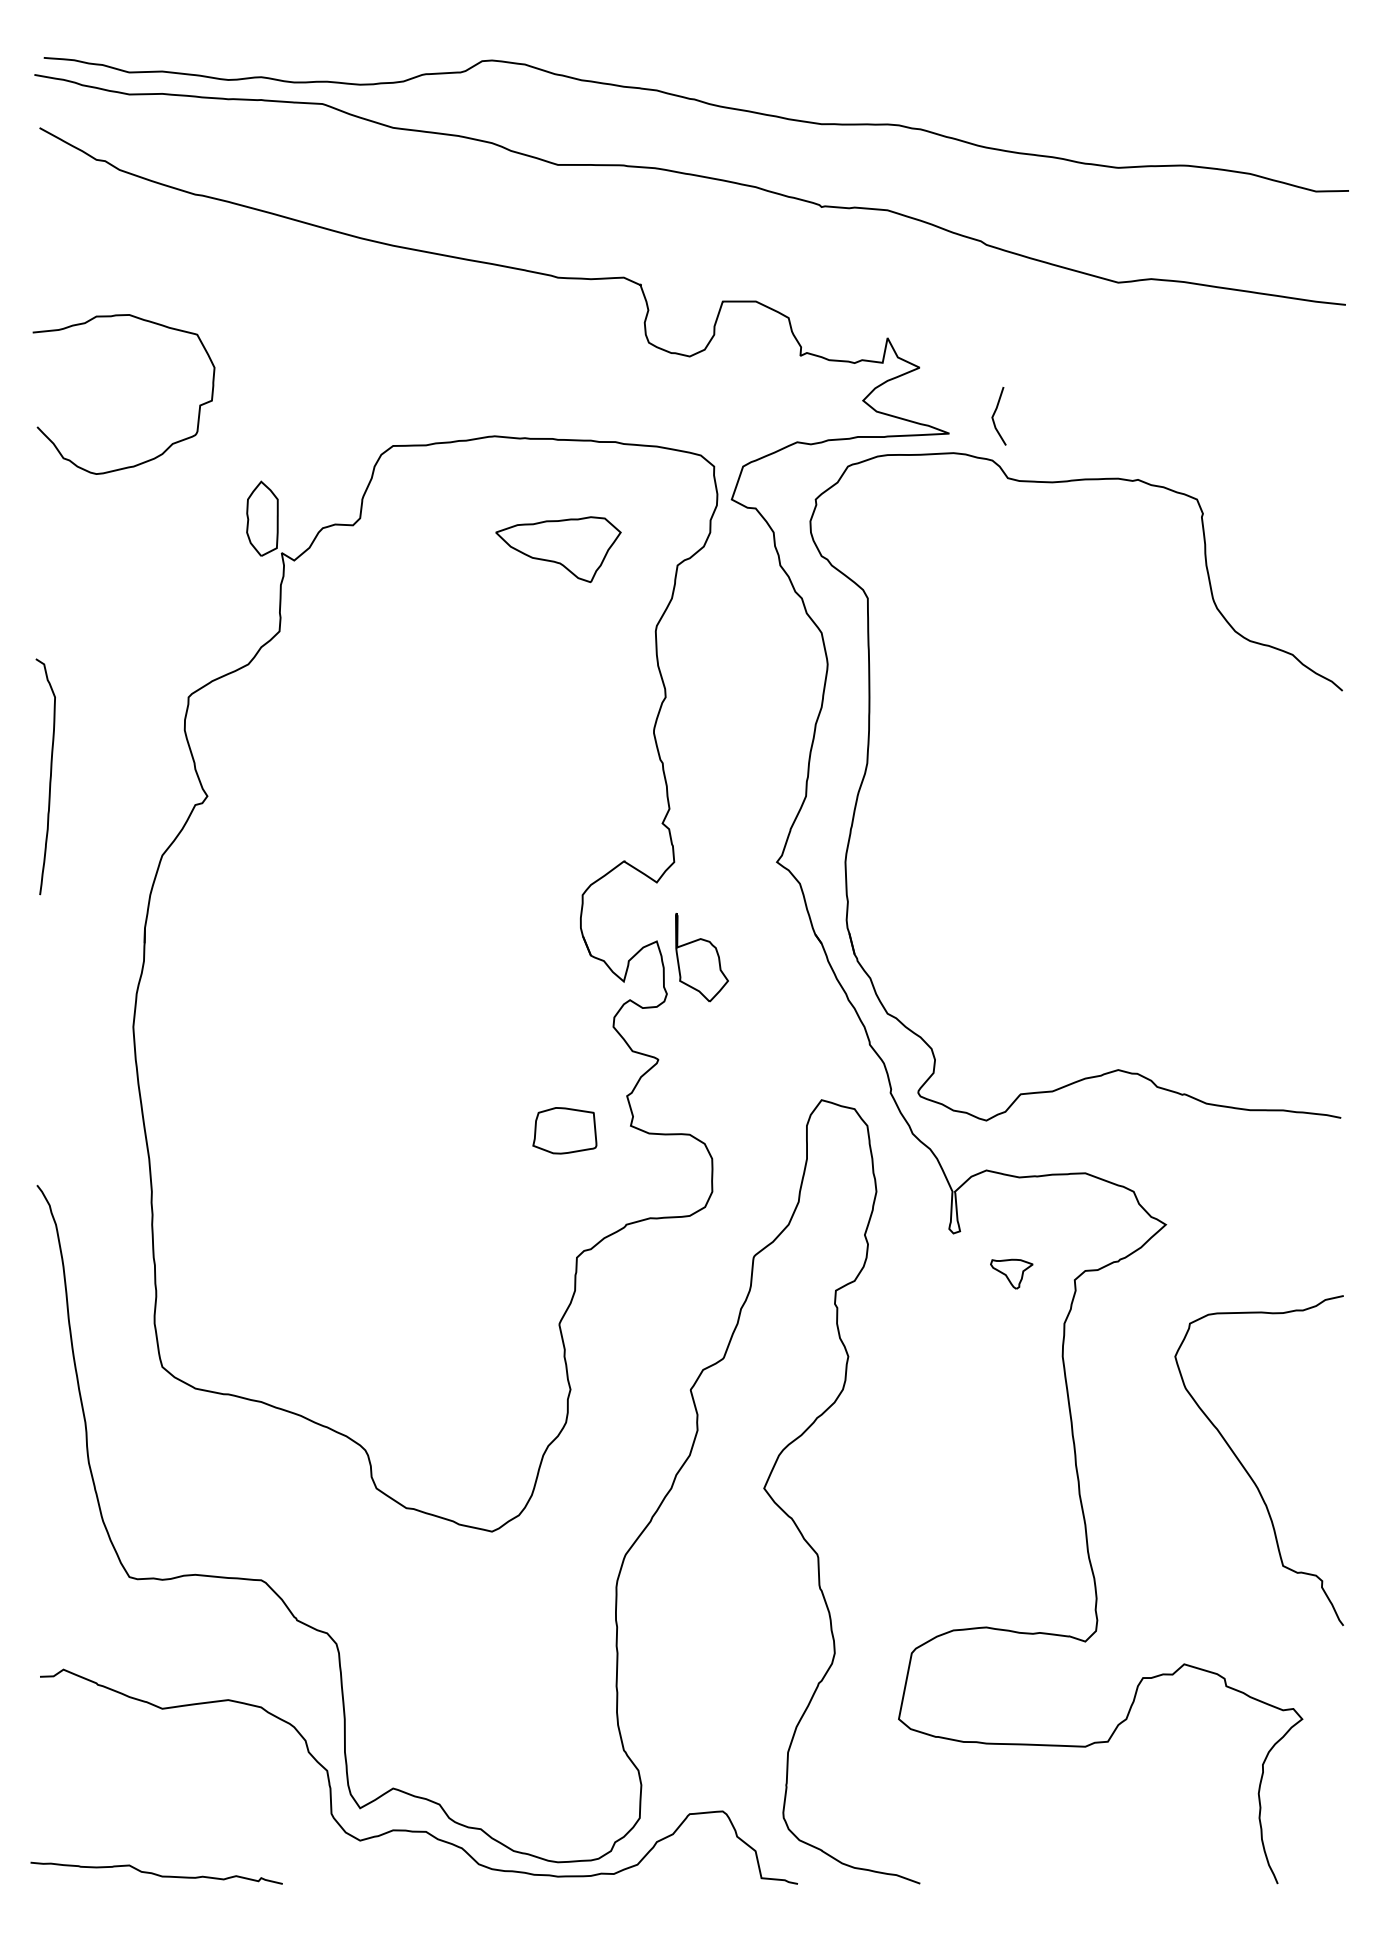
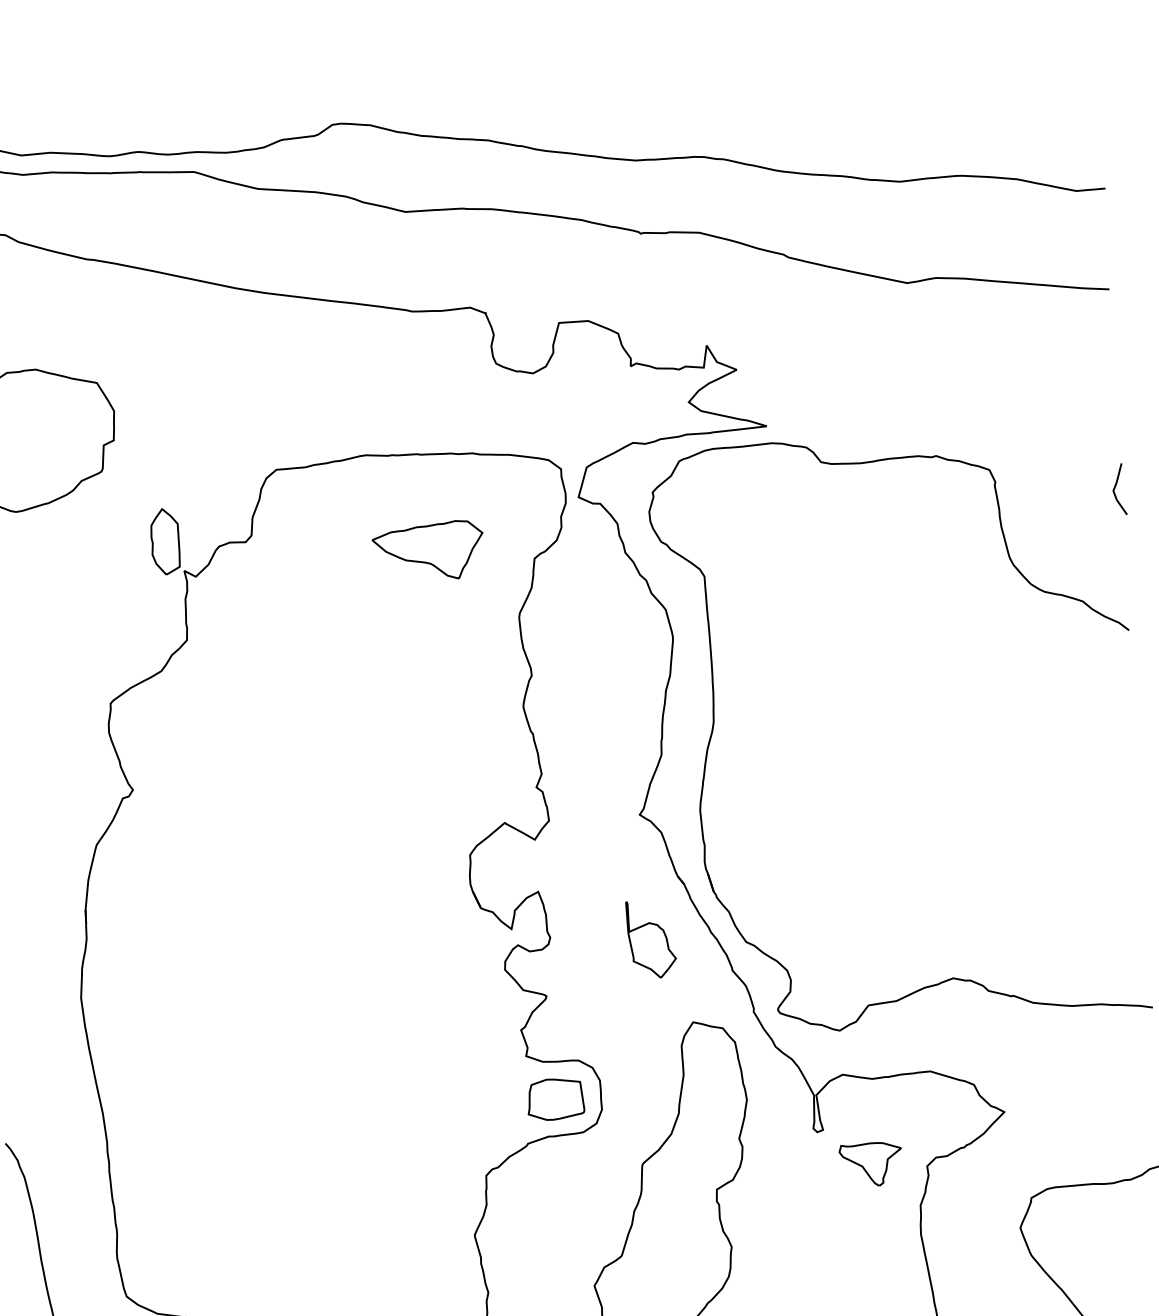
line: (994, 415) -> (1115, 489), moved
part: (701, 957) -> (651, 939), moved
part: (564, 1130) -> (555, 1099), moved
part: (1011, 1274) -> (870, 1165), size x1.67

